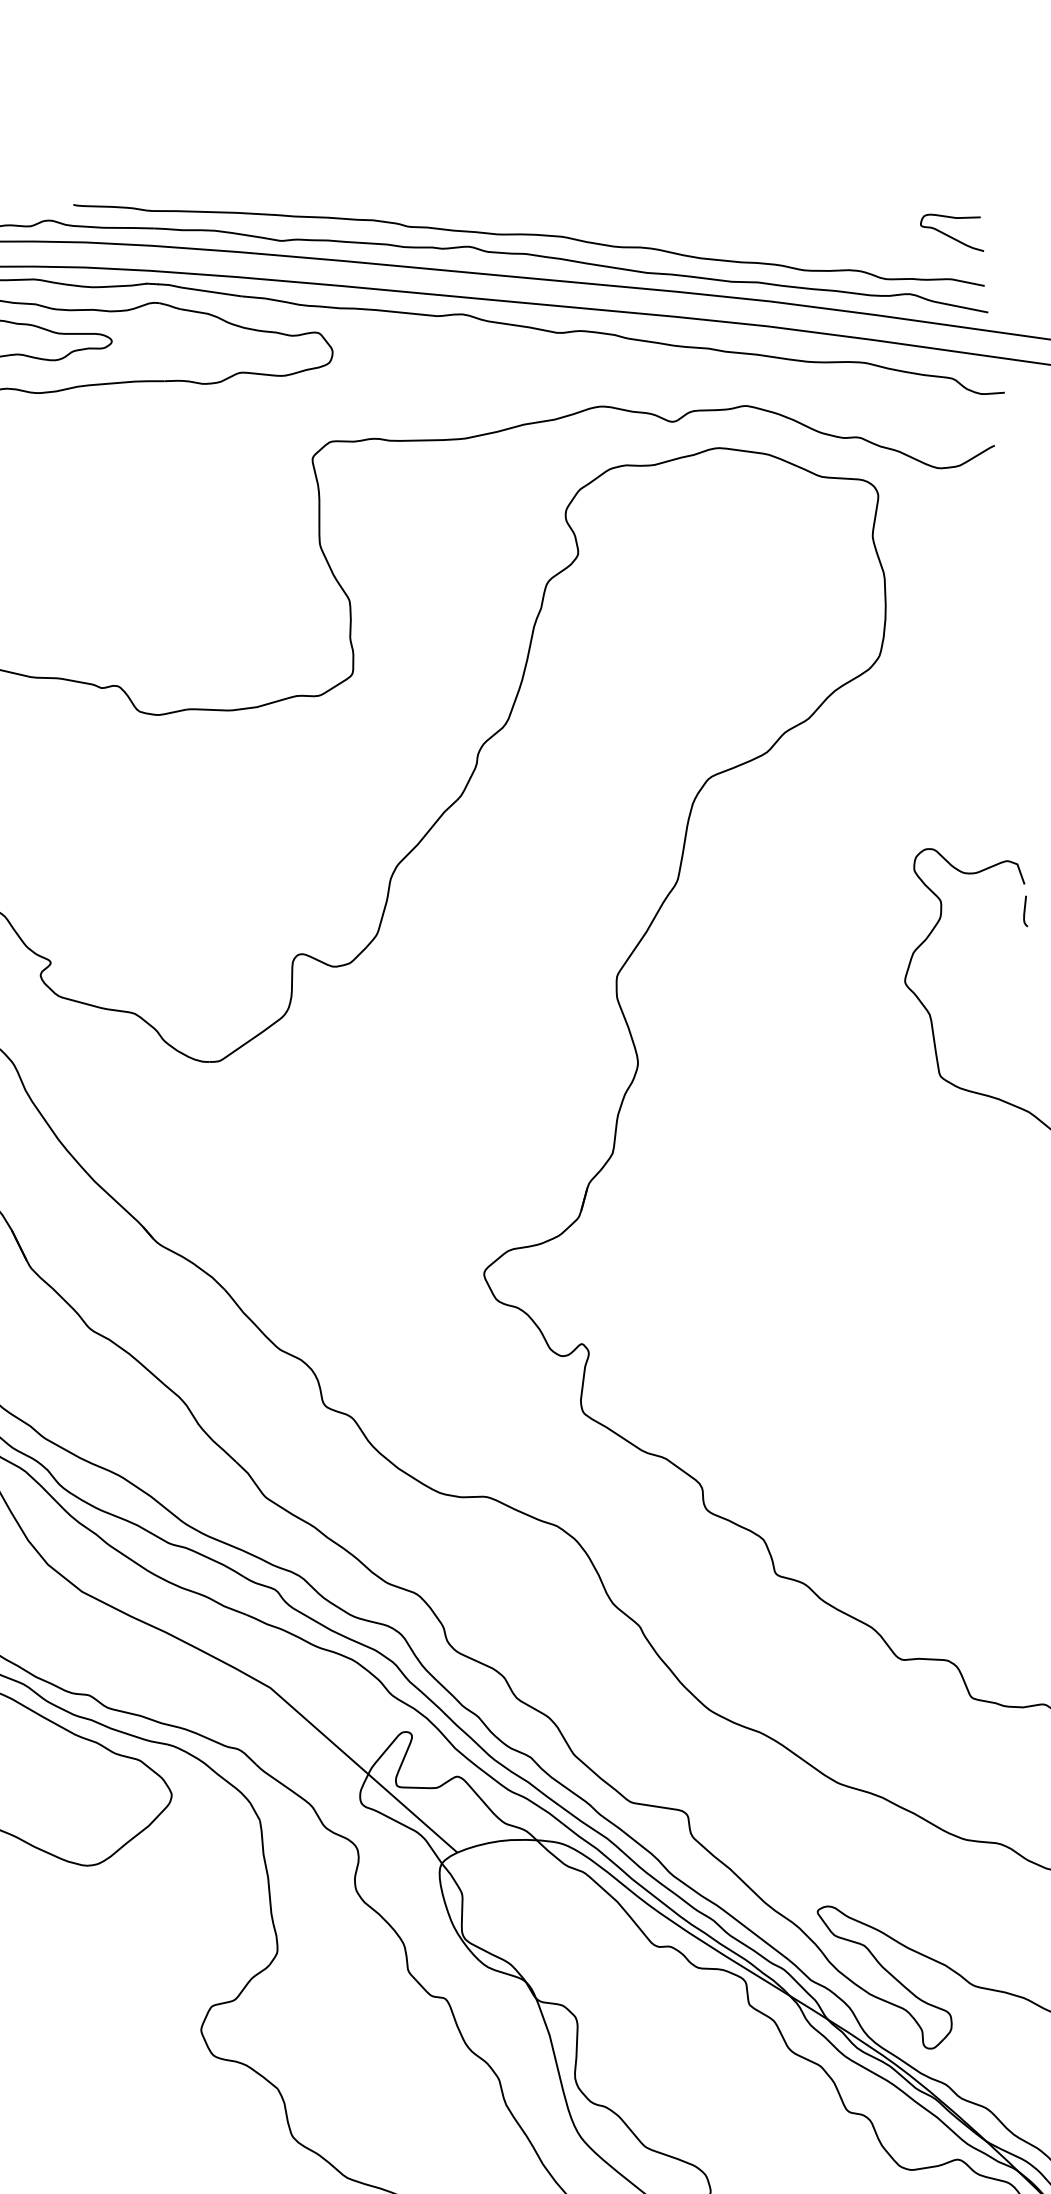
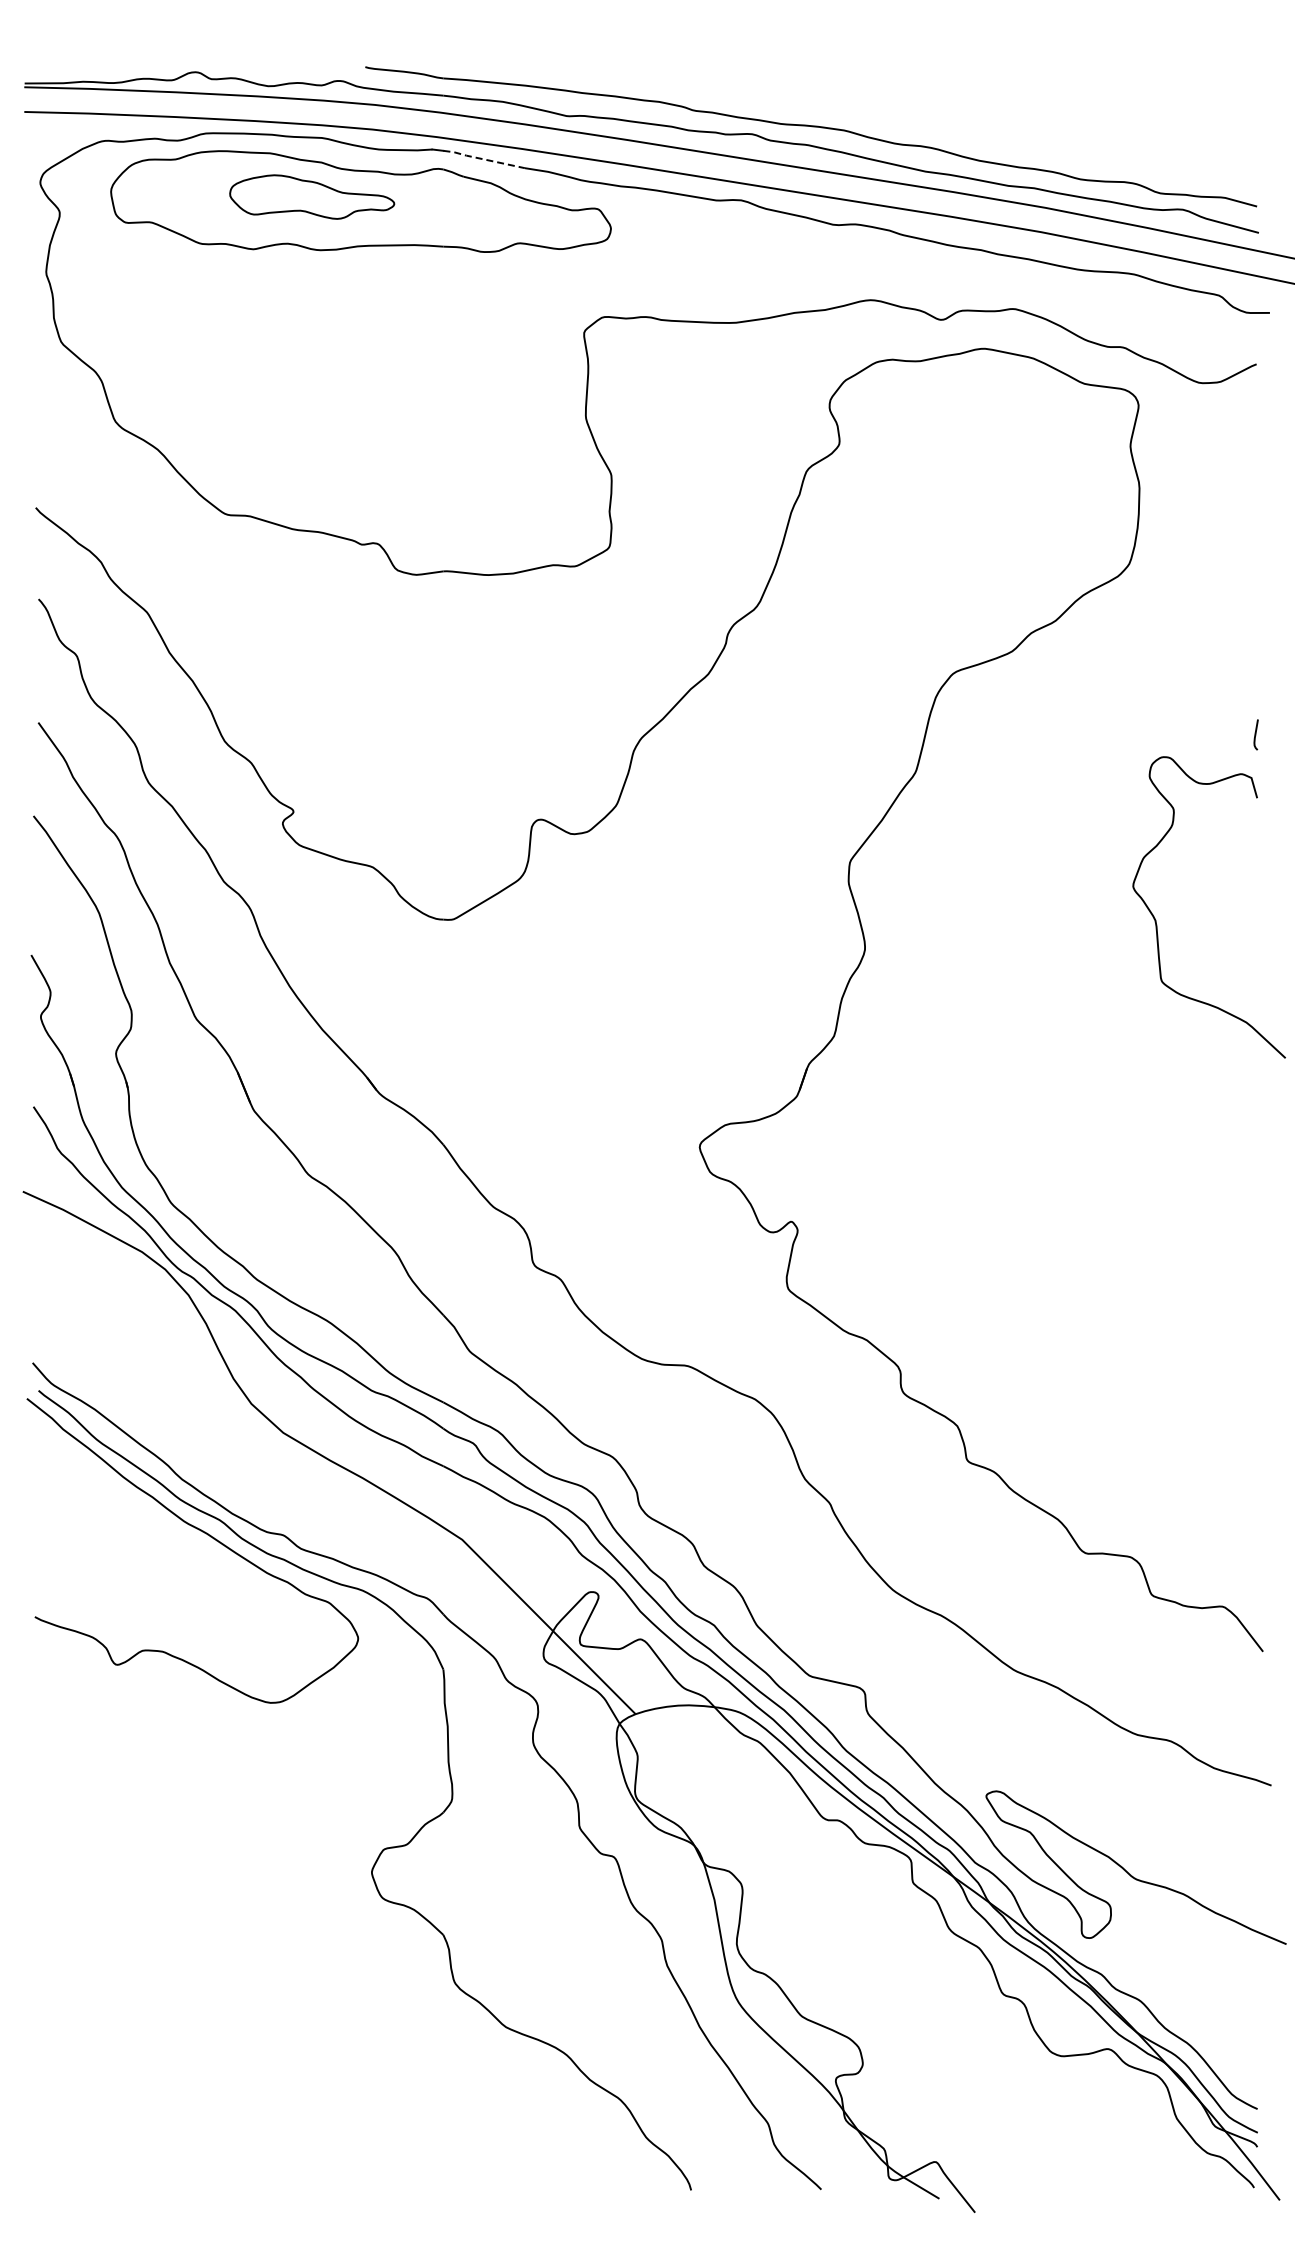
curve: (948, 234) -> (1224, 153), removed
line: (199, 290) -> (483, 159), solid -> dashed
curve: (1024, 911) -> (1255, 734), moved

